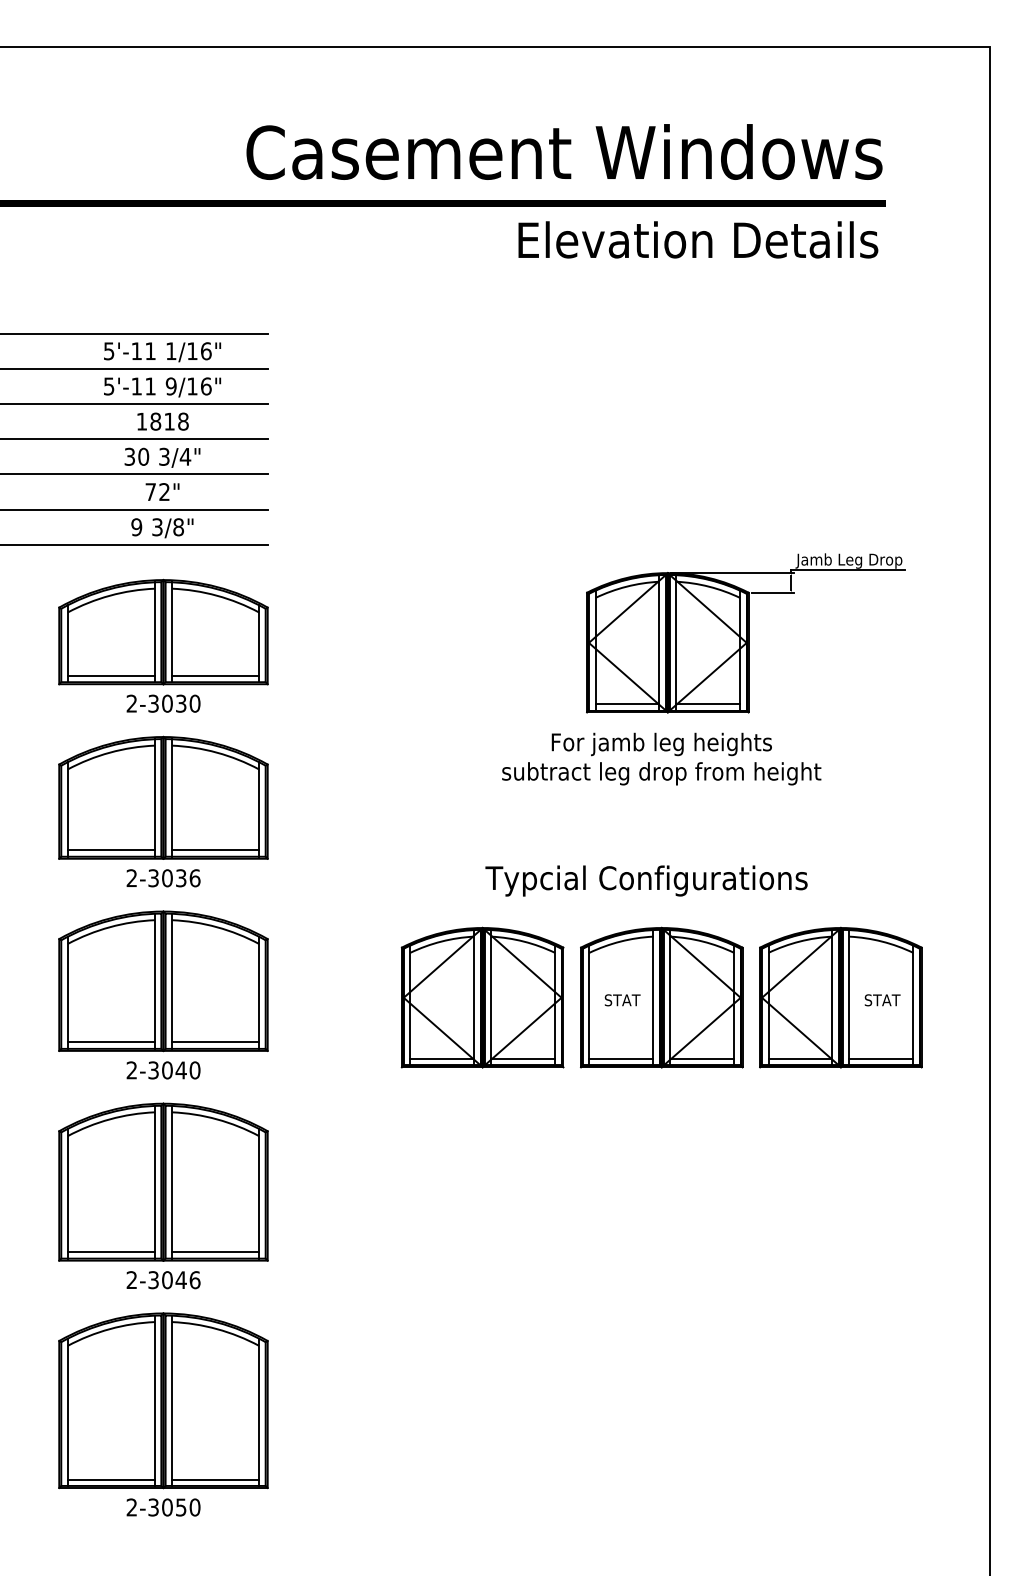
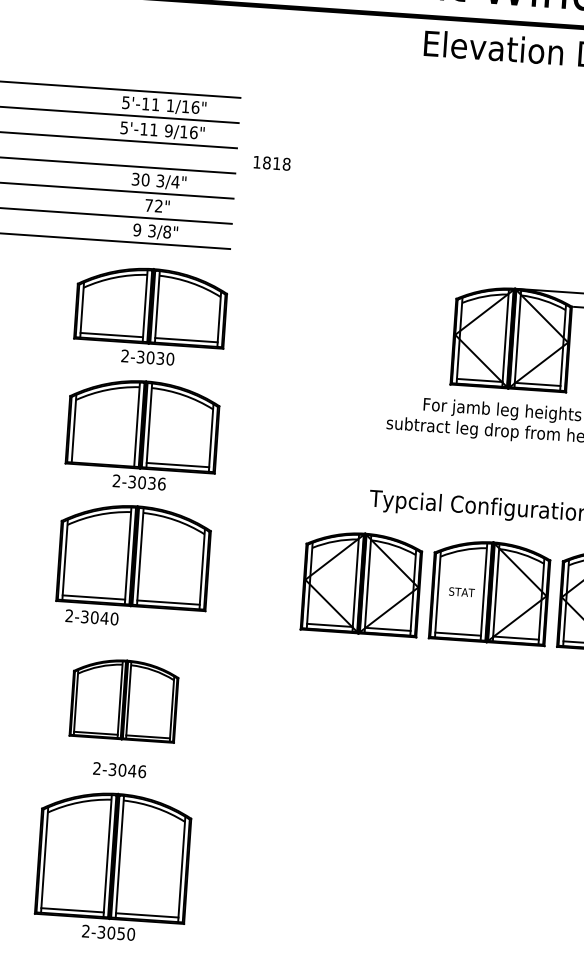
text: (162, 421) -> (271, 163), moved
line: (110, 850) -> (102, 460), removed
text: (163, 1070) -> (91, 617), moved
part: (163, 1181) -> (124, 699), size x0.7

